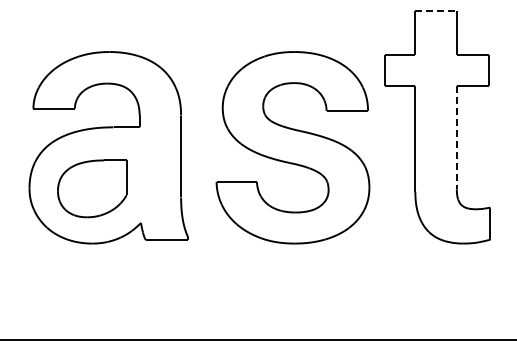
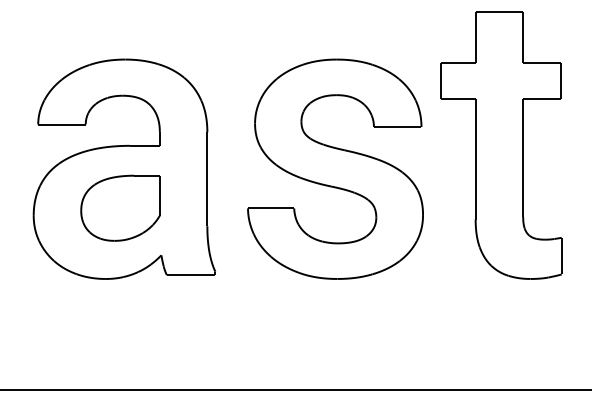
line: (436, 10) -> (499, 12), dashed -> solid
line: (456, 137) -> (522, 157), dashed -> solid
part: (92, 188) -> (120, 207), moved

